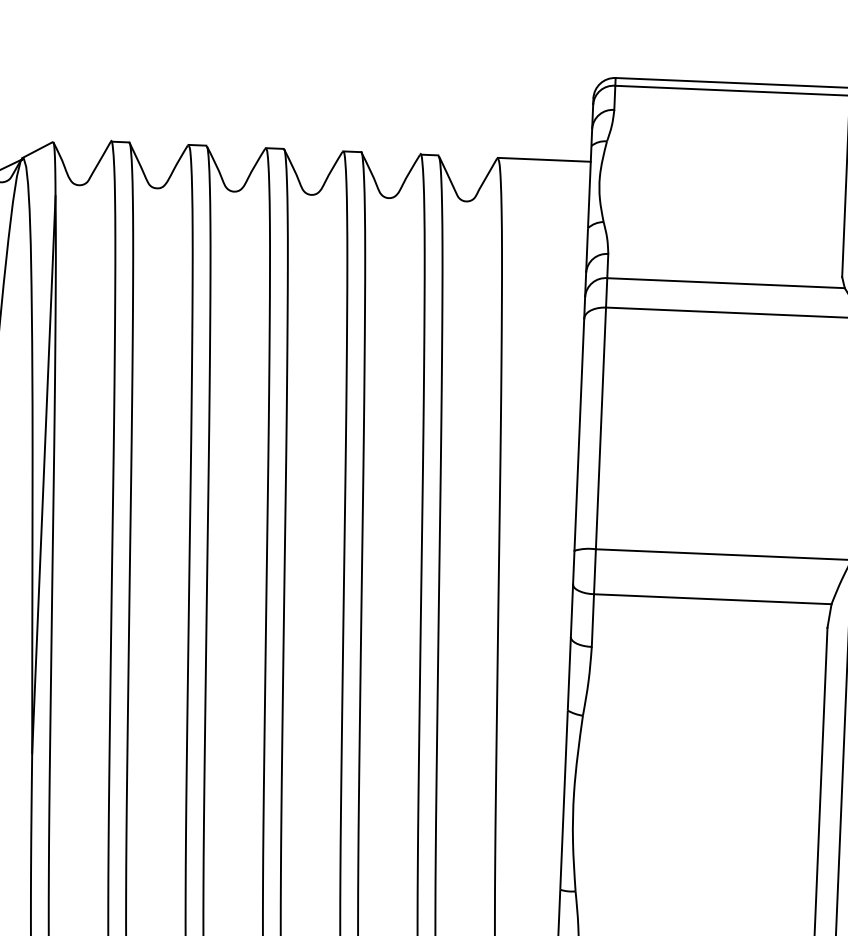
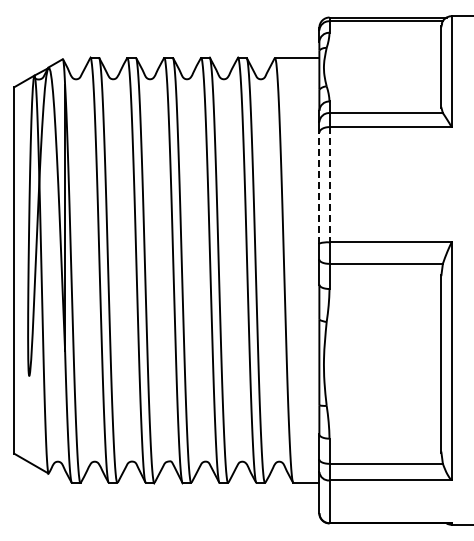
line: (600, 427) -> (329, 184), solid -> dashed
line: (579, 433) -> (319, 187), solid -> dashed

